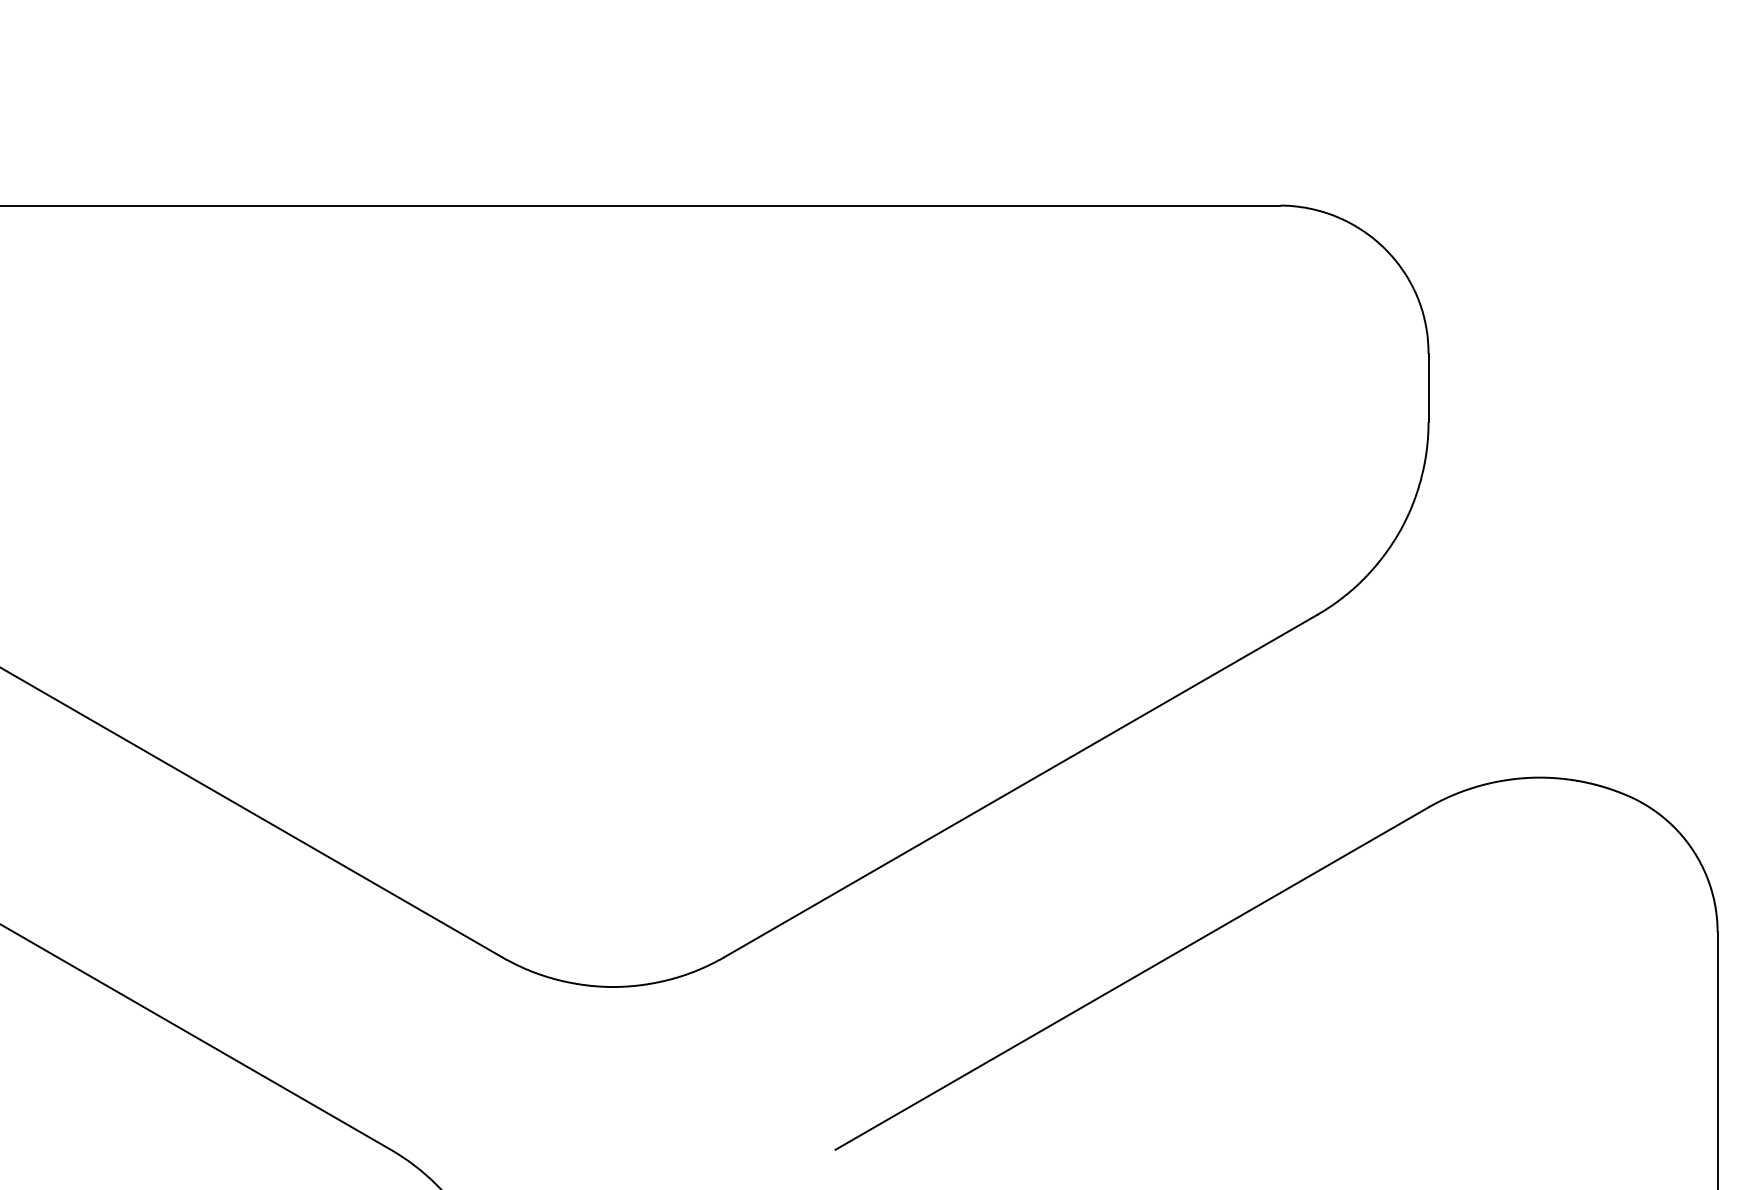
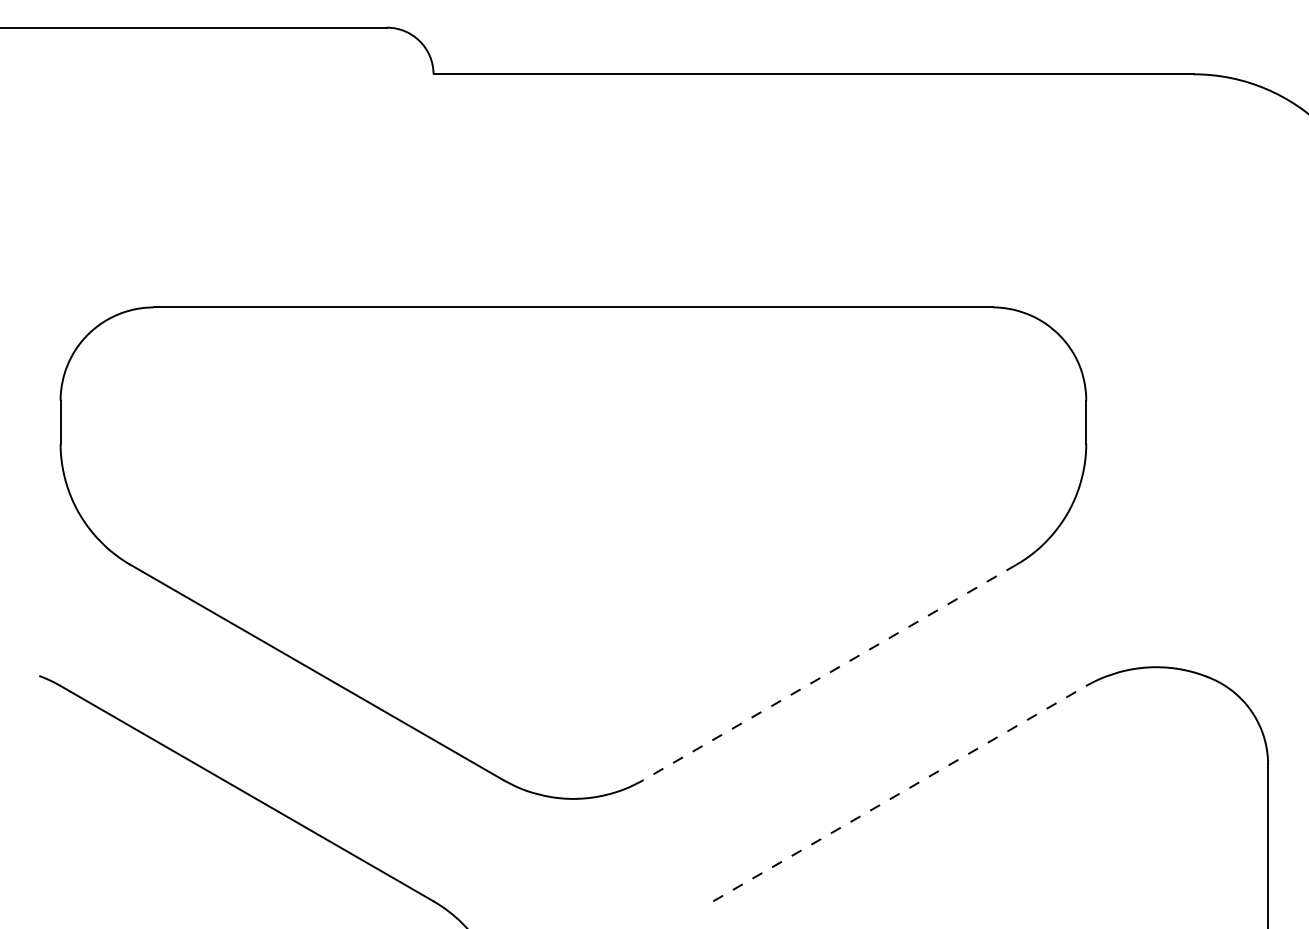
line: (1020, 786) -> (829, 672), solid -> dashed
line: (1133, 978) -> (900, 793), solid -> dashed

